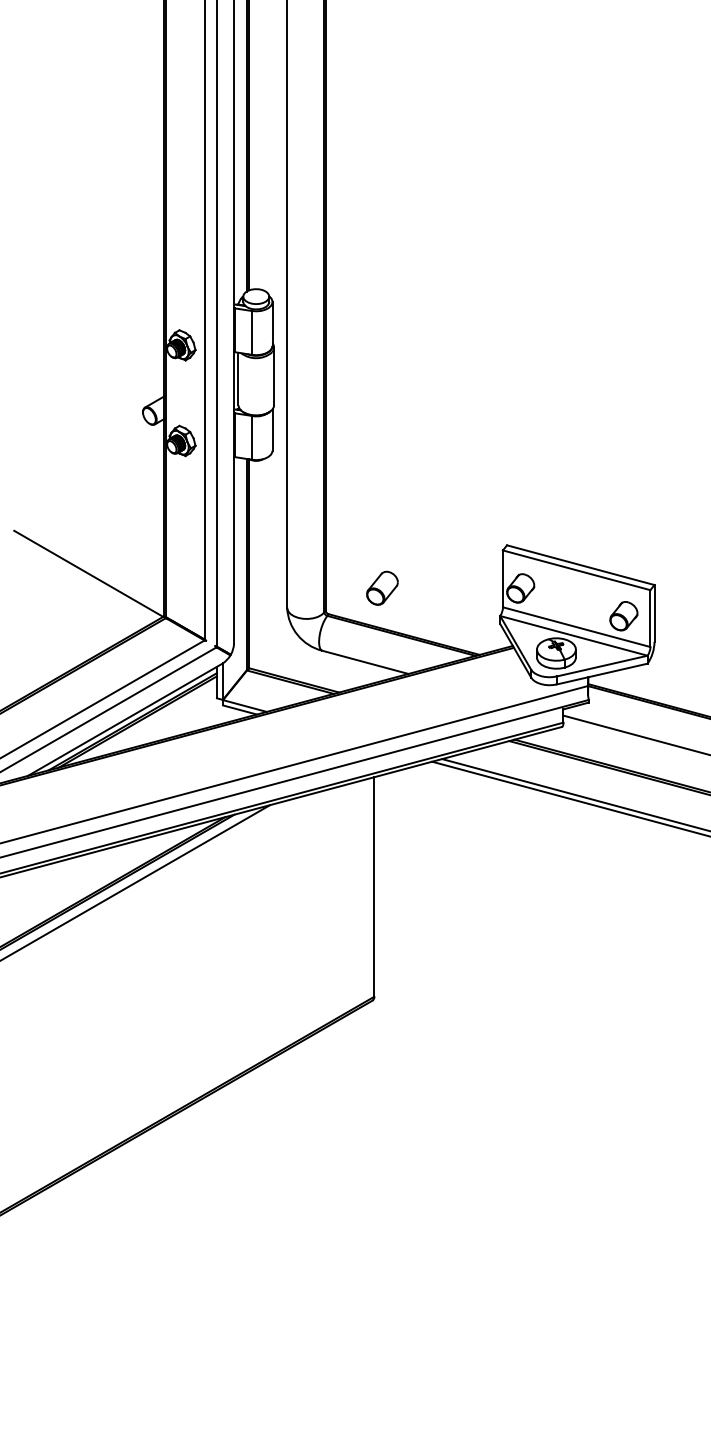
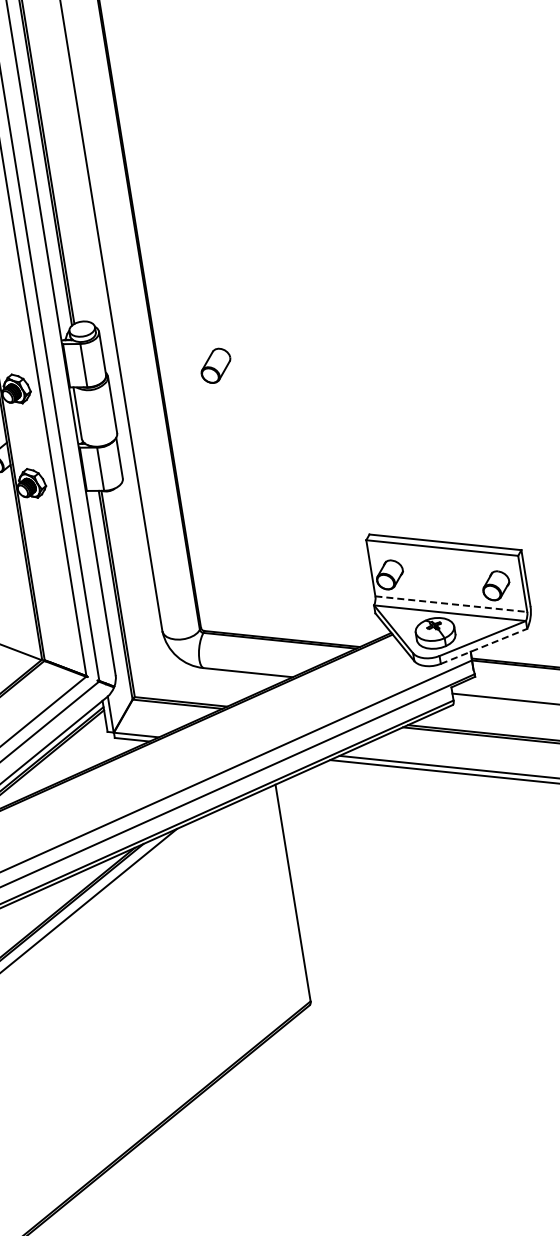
part: (382, 587) -> (215, 365), moved
line: (577, 627) -> (452, 604), solid -> dashed
line: (602, 674) -> (484, 646), solid -> dashed

